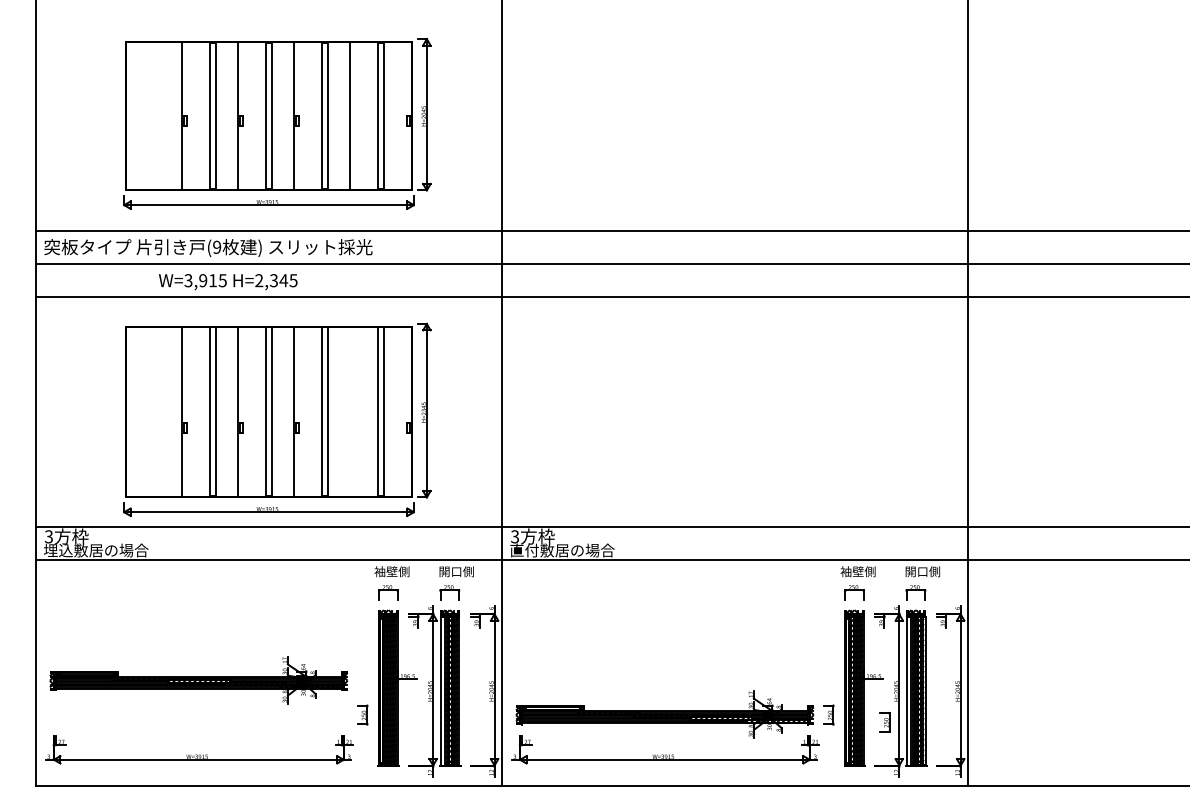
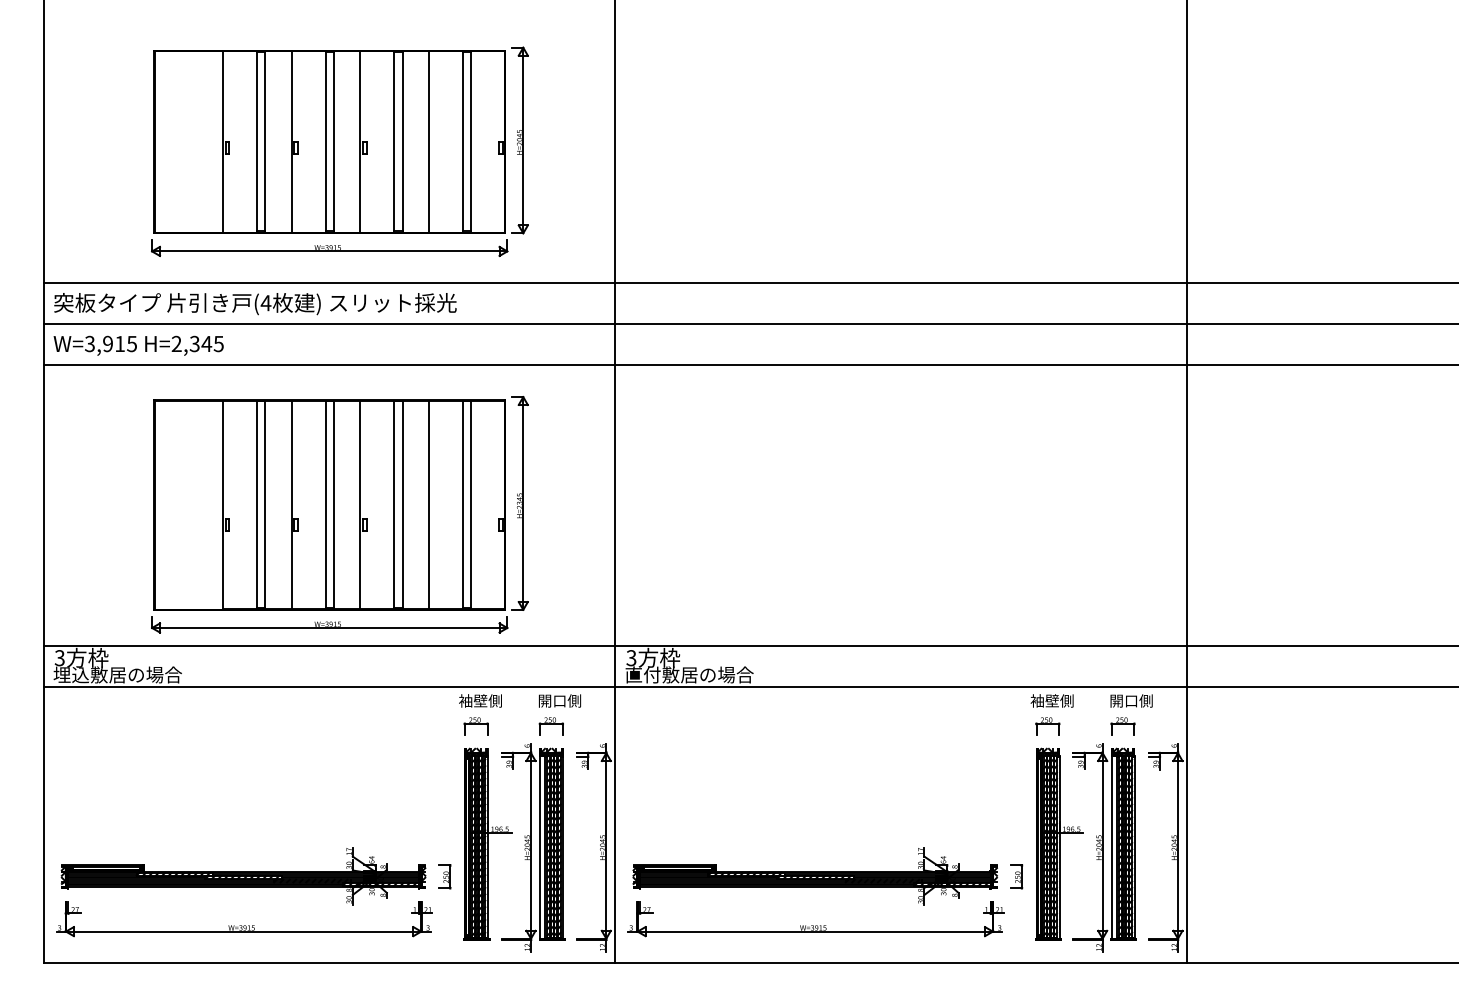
text: (216, 247) -> (265, 303), (9 -> (4
text: (228, 281) -> (138, 345), moved
line: (350, 411) -> (429, 504), added
part: (198, 680) -> (243, 876), moved
part: (885, 722) -> (1085, 885), removed

